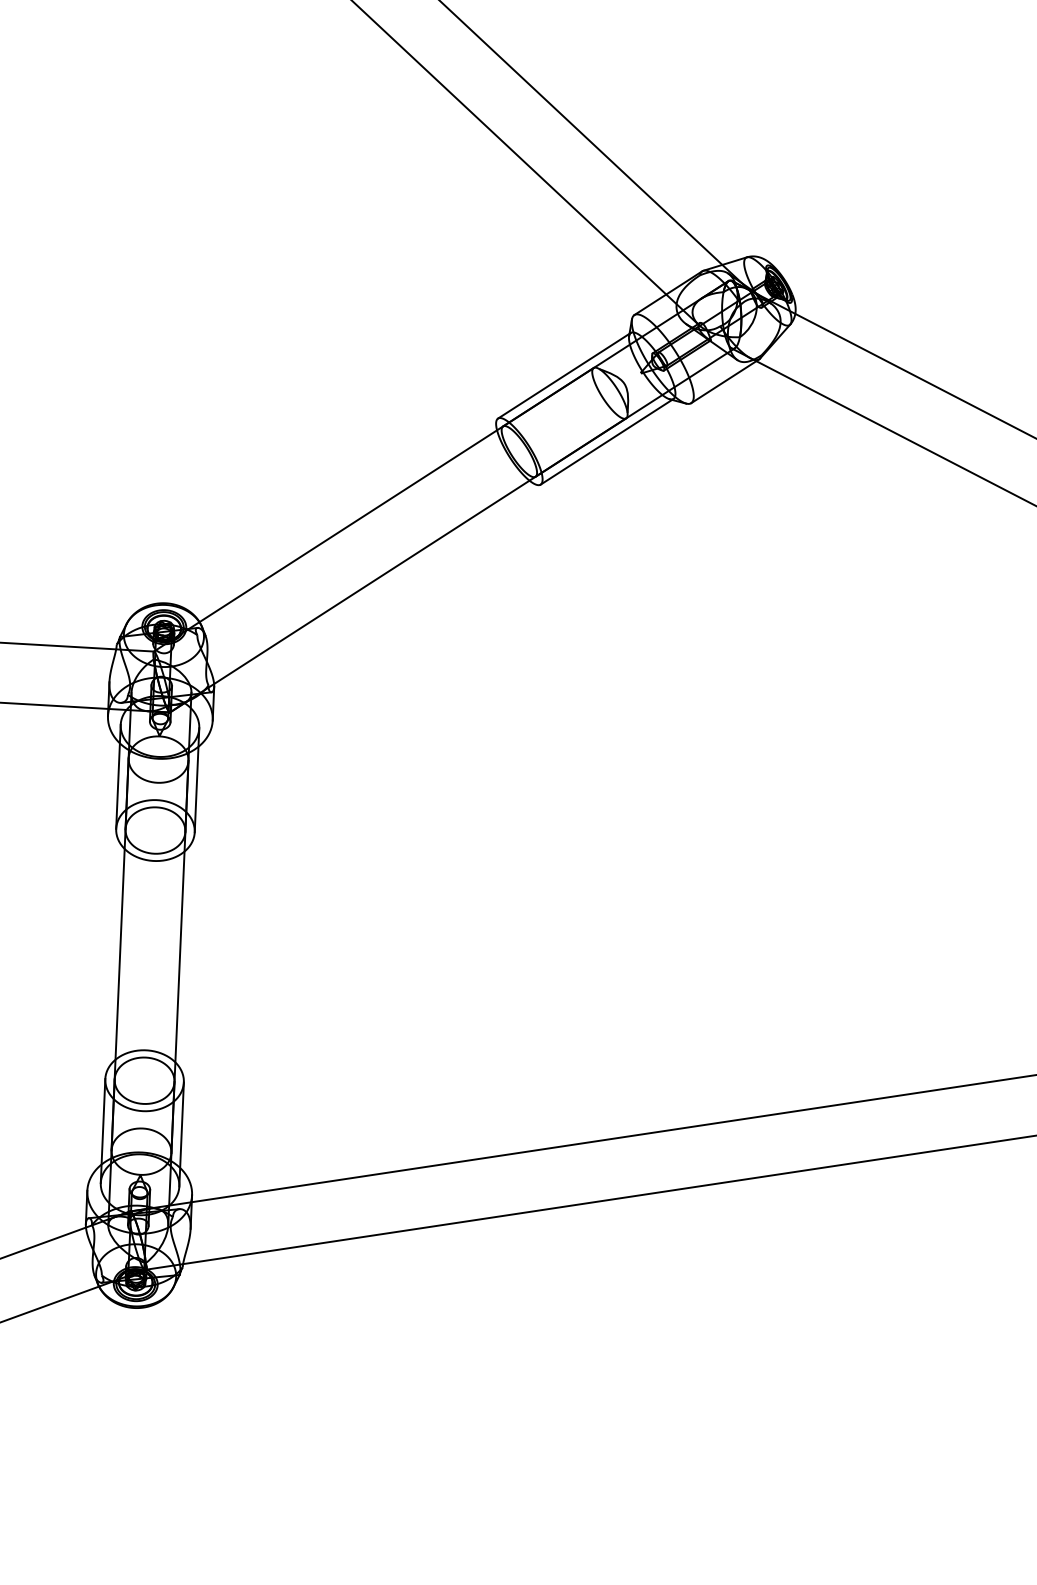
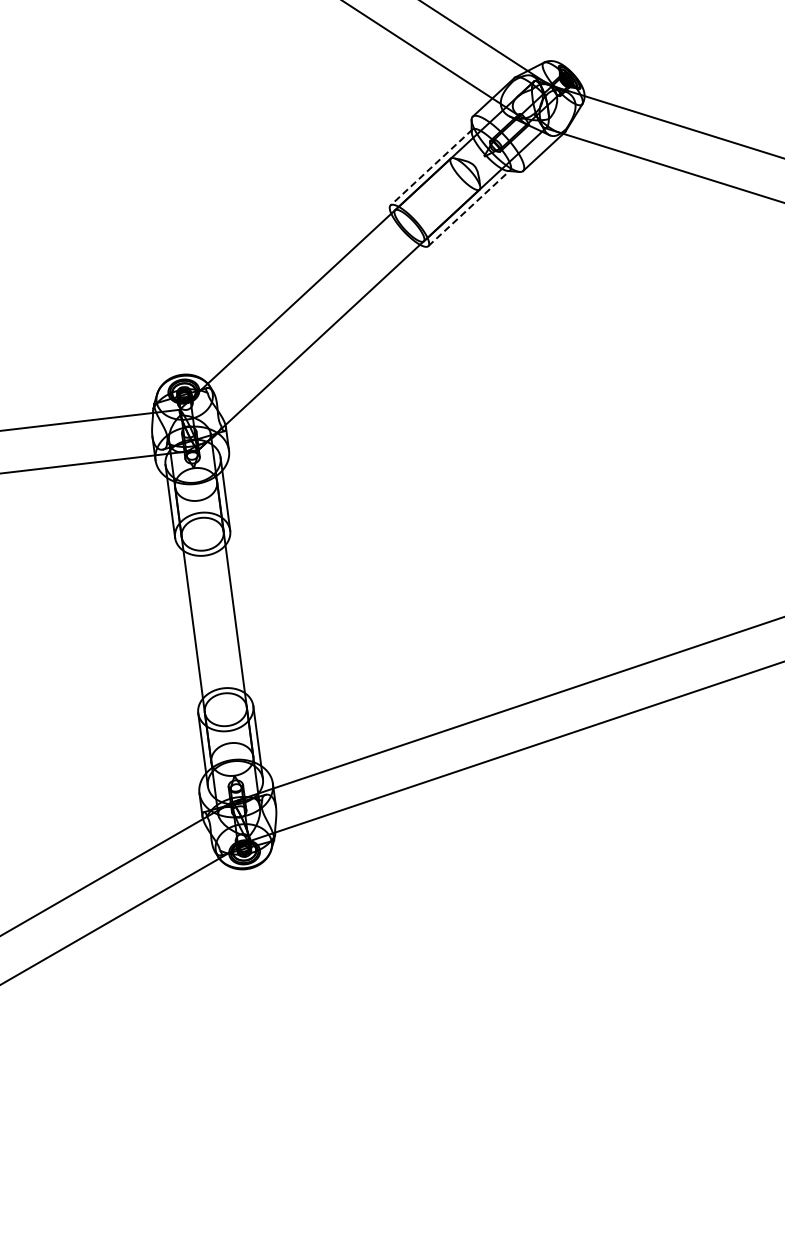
line: (564, 375) -> (431, 167), solid -> dashed
line: (607, 442) -> (469, 208), solid -> dashed

